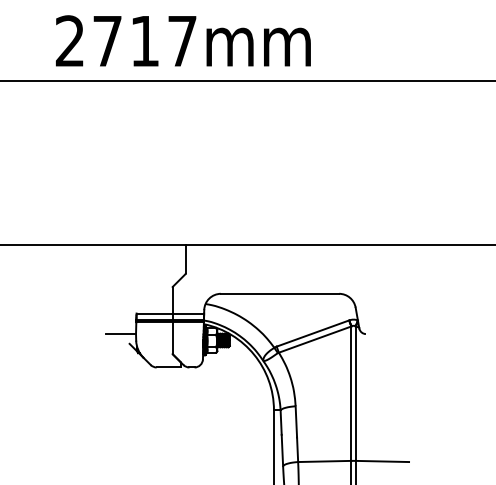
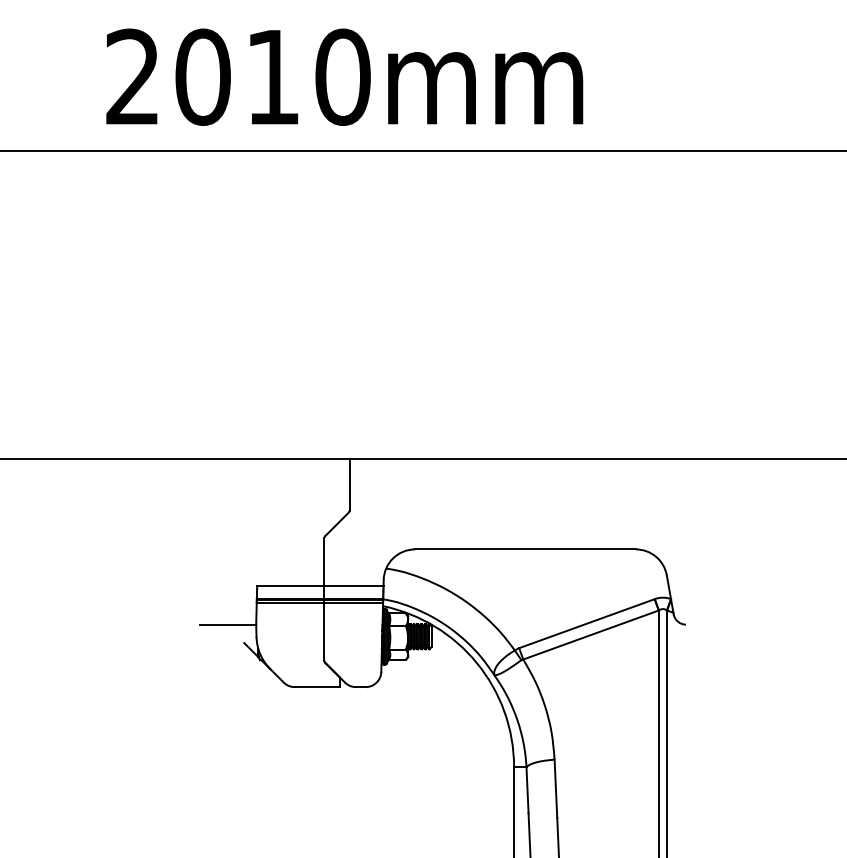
text: (145, 41) -> (273, 77), 2717mm -> 2010mm

